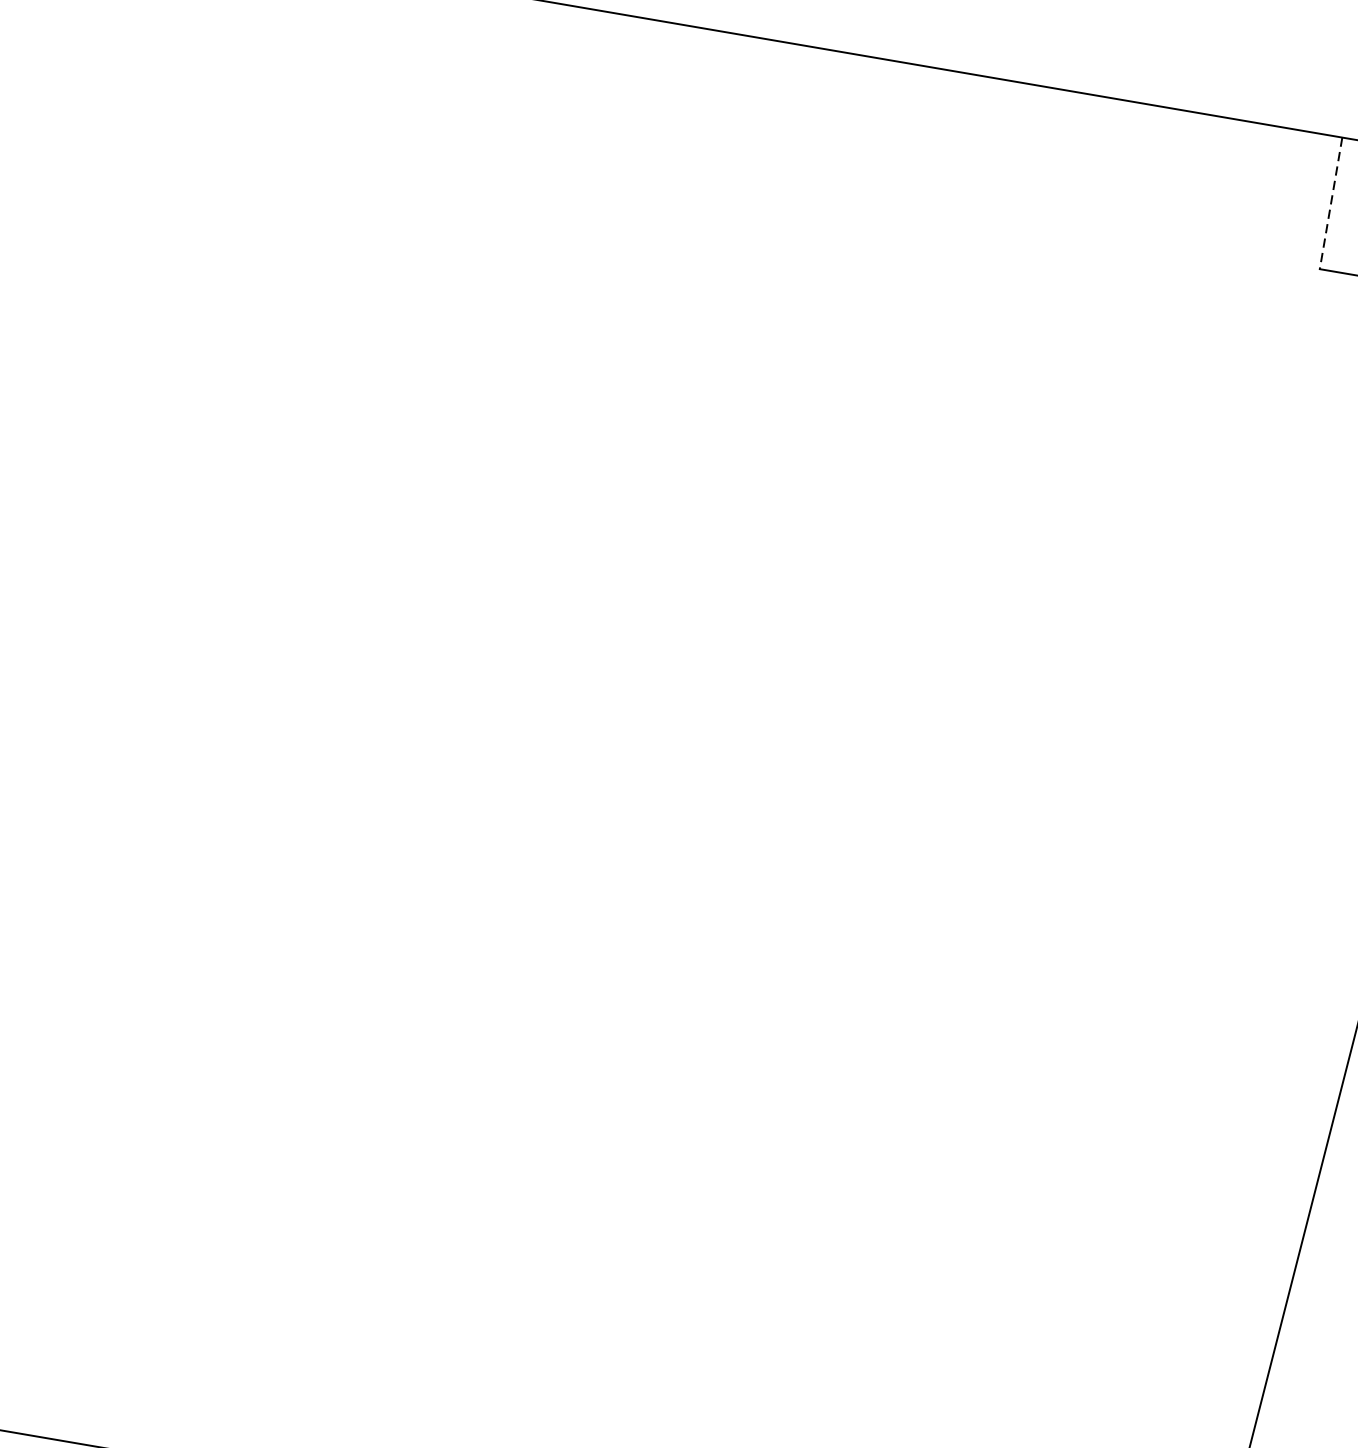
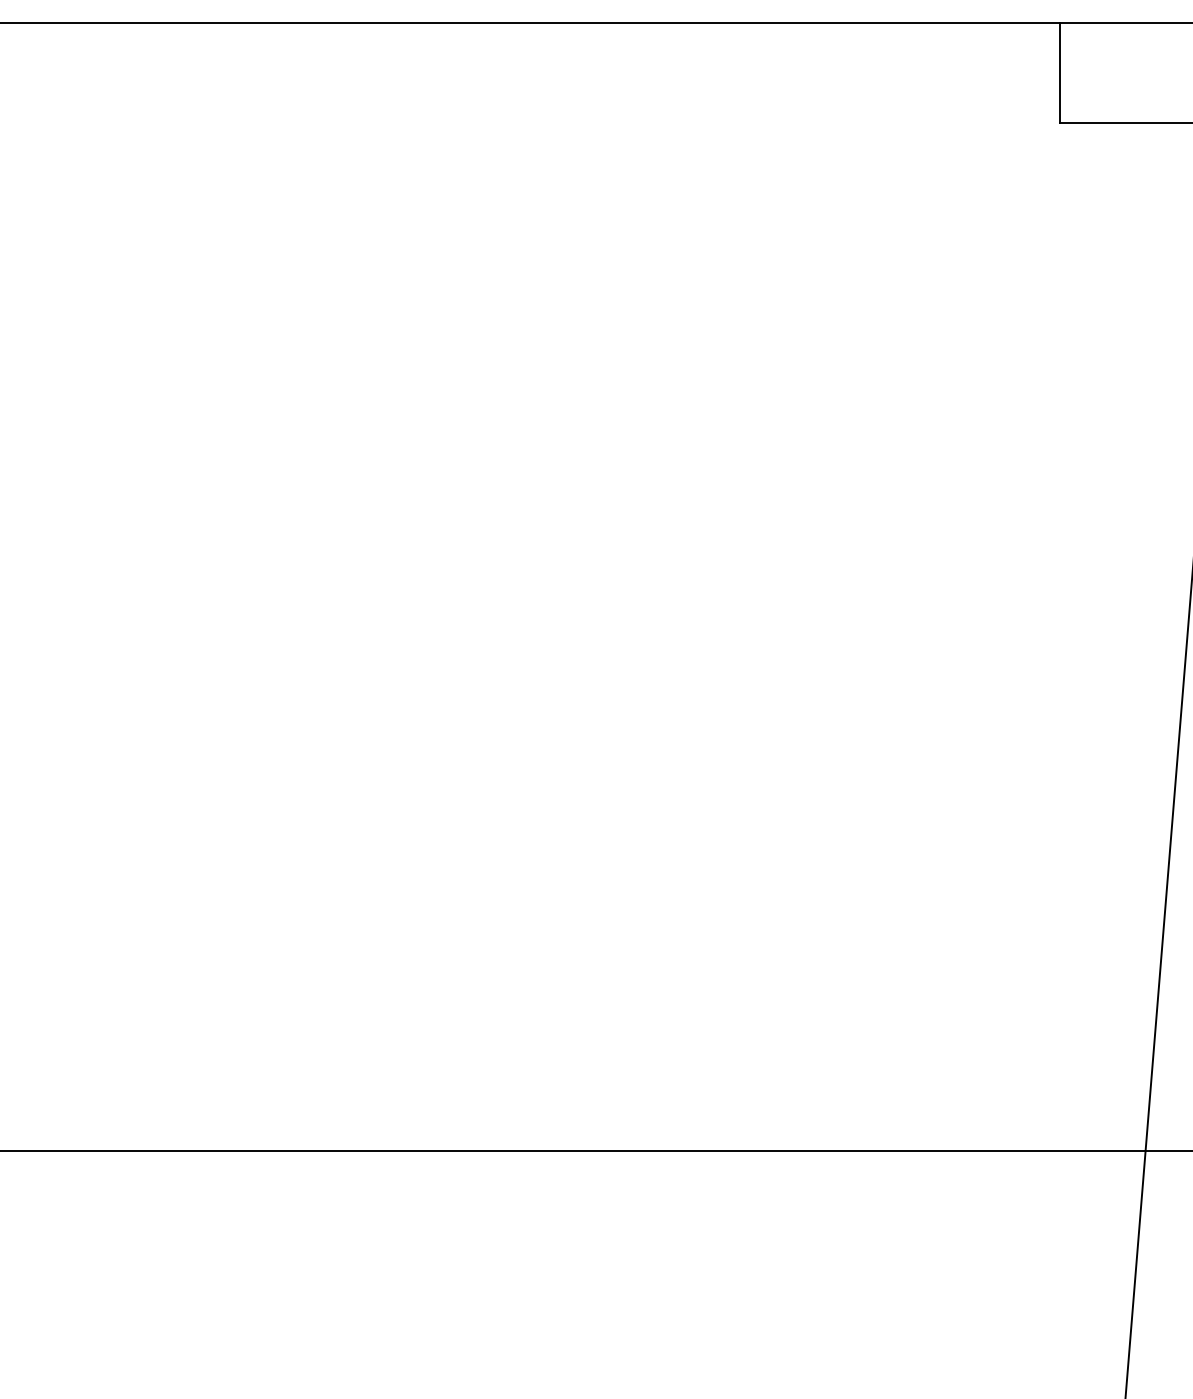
line: (1331, 203) -> (1060, 73), dashed -> solid

